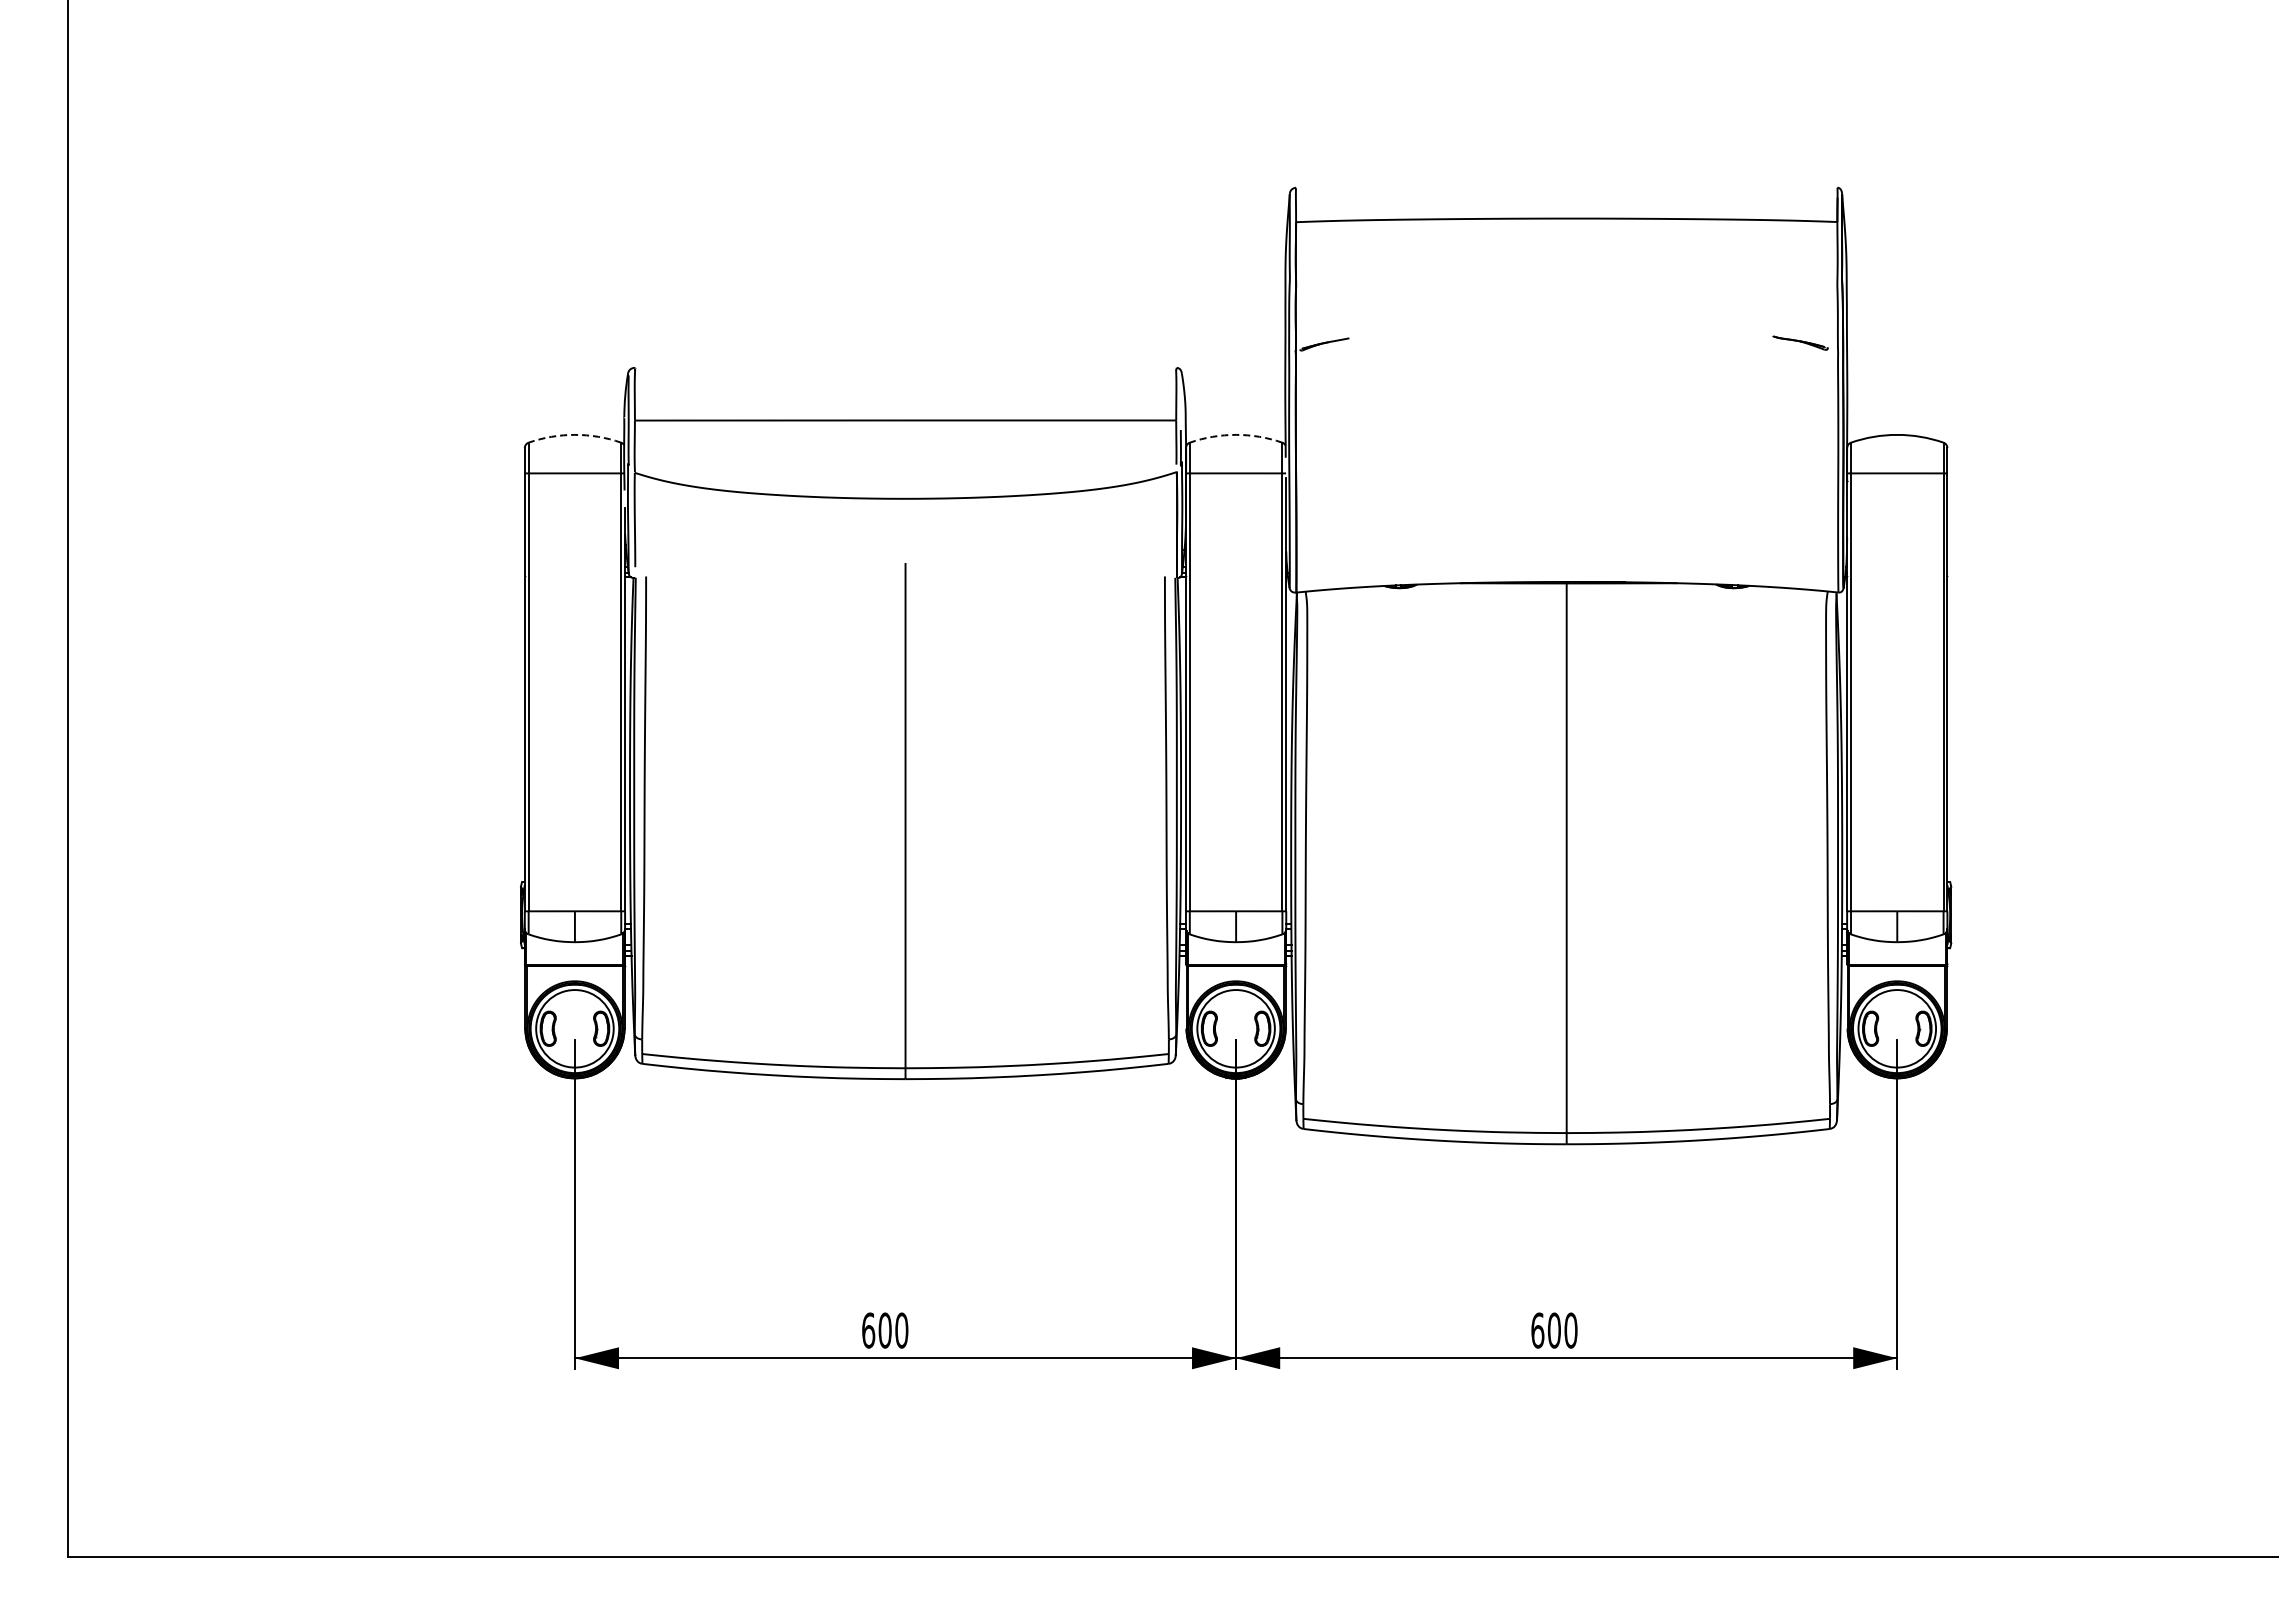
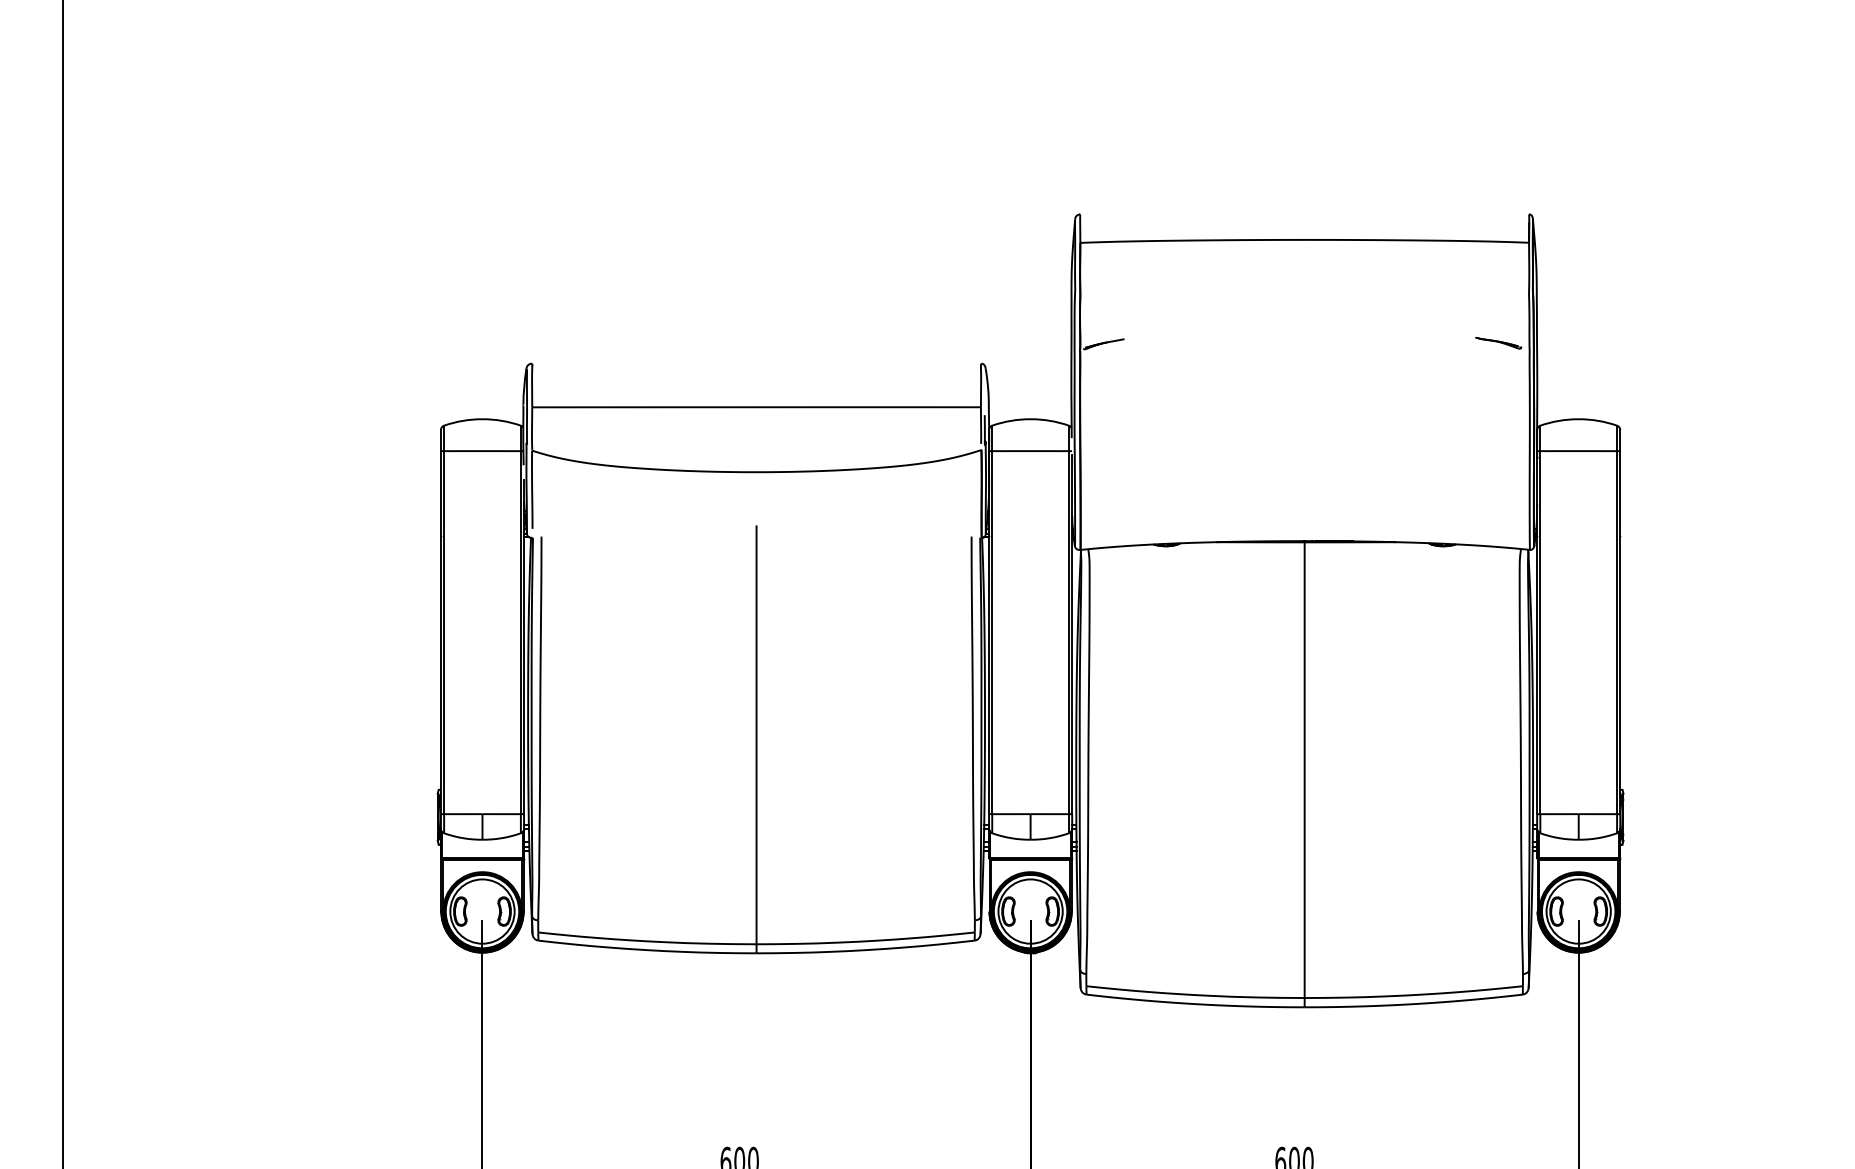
arc: (574, 434) -> (482, 418), dashed -> solid
arc: (1236, 434) -> (1030, 418), dashed -> solid

